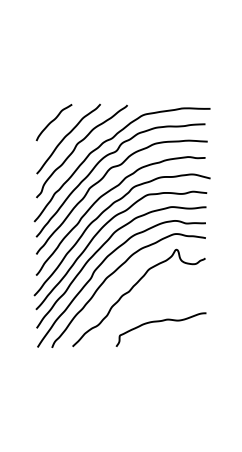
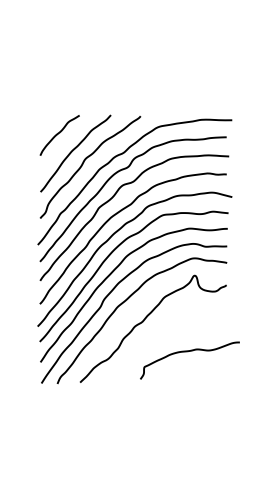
curve: (159, 322) -> (188, 352), moved

